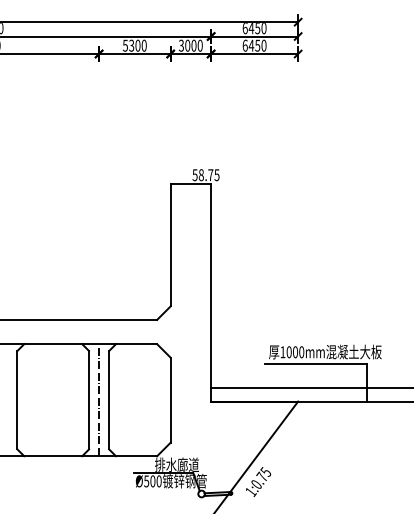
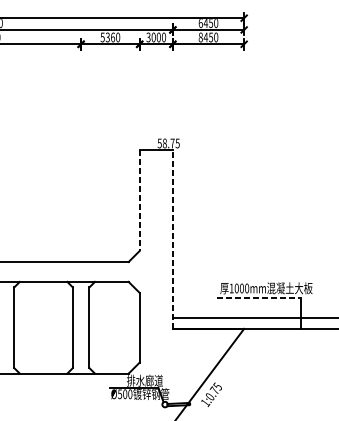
text: (137, 45) -> (112, 37), 5300 -> 5360
text: (244, 45) -> (200, 37), 6450 -> 8450
line: (170, 245) -> (139, 201), solid -> dashed
line: (211, 292) -> (173, 239), solid -> dashed
line: (316, 363) -> (259, 297), solid -> dashed
line: (99, 400) -> (81, 328), removed

